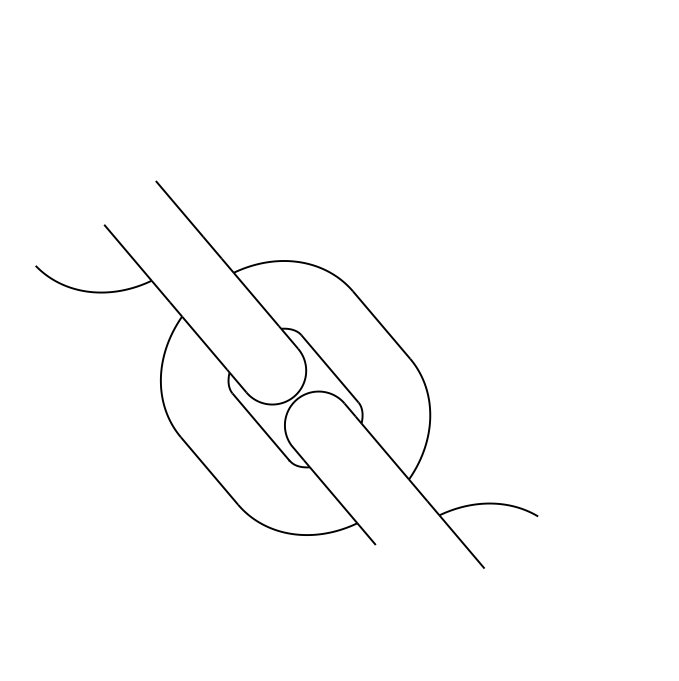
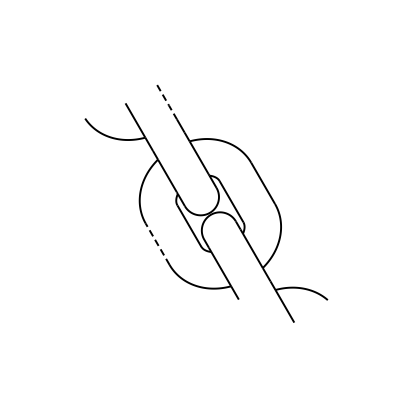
line: (180, 209) -> (167, 102), solid -> dashed
line: (209, 471) -> (157, 244), solid -> dashed

